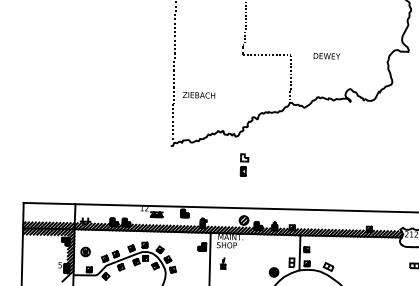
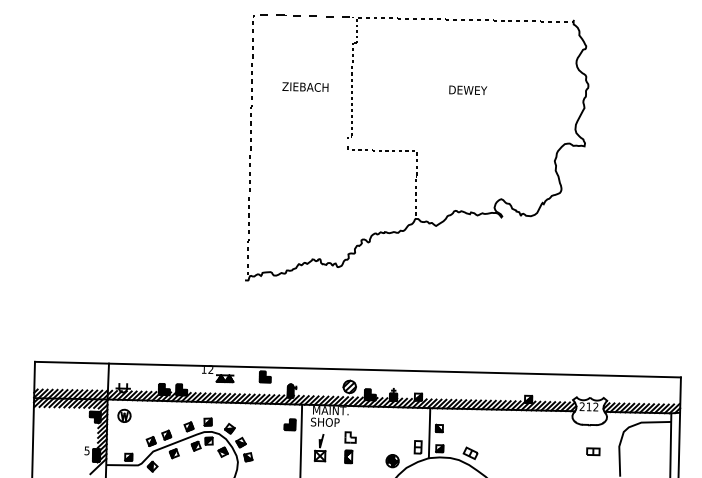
text: (327, 55) -> (468, 89), moved
text: (199, 94) -> (305, 86), moved
part: (244, 164) -> (350, 447), moved
part: (85, 251) -> (124, 415), moved
part: (222, 263) -> (319, 448), size x1.67

